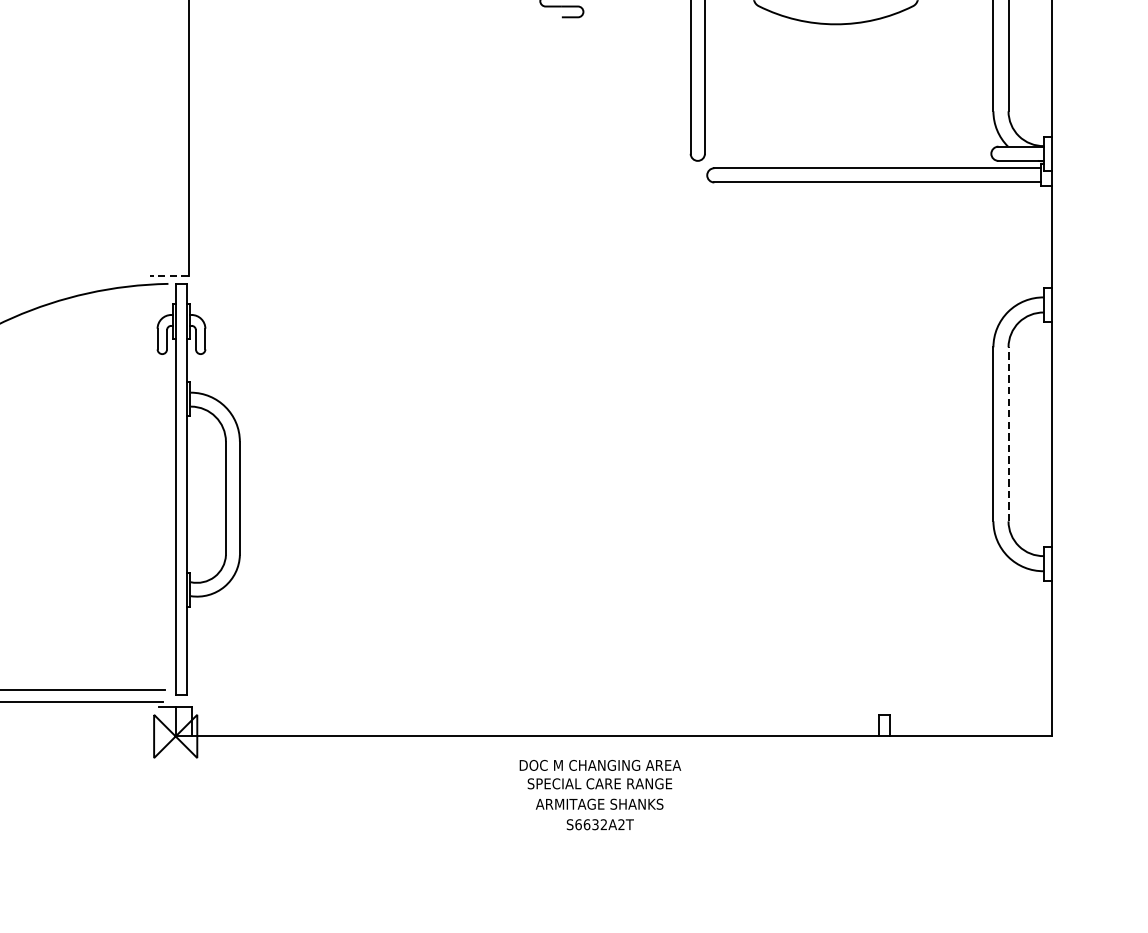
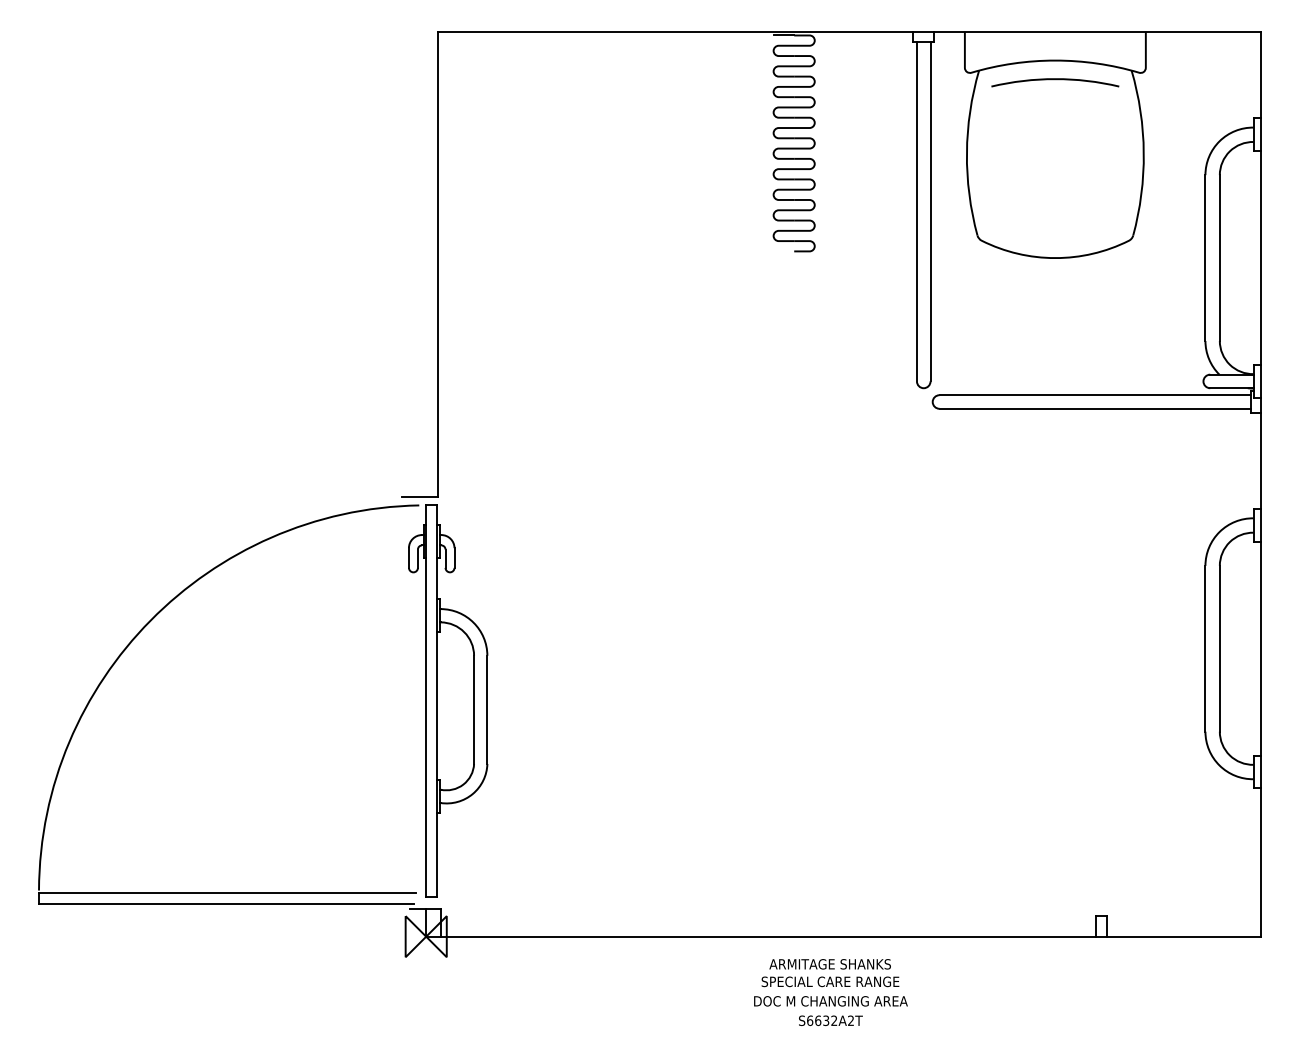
line: (168, 275) -> (419, 497), dashed -> solid
line: (1008, 434) -> (1219, 648), dashed -> solid
text: (599, 765) -> (830, 964), DOC M CHANGING AREA -> ARMITAGE SHANKS
text: (599, 804) -> (830, 1001), ARMITAGE SHANKS -> DOC M CHANGING AREA

